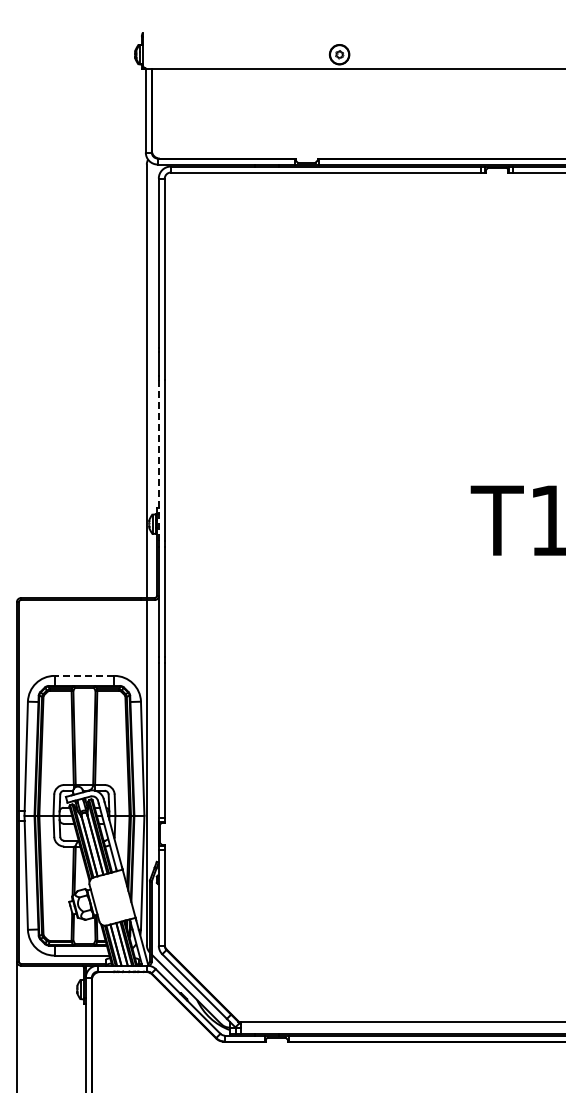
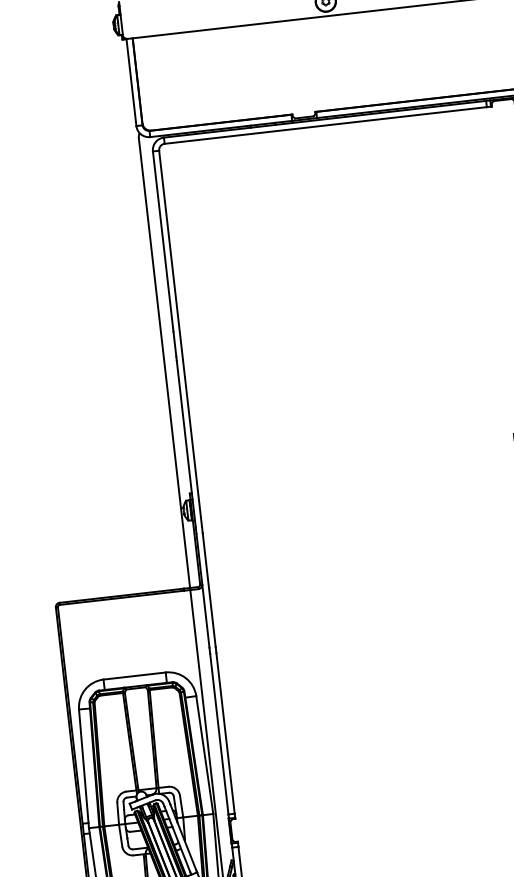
line: (158, 461) -> (186, 444), dashed -> solid
line: (84, 675) -> (134, 675), dashed -> solid

